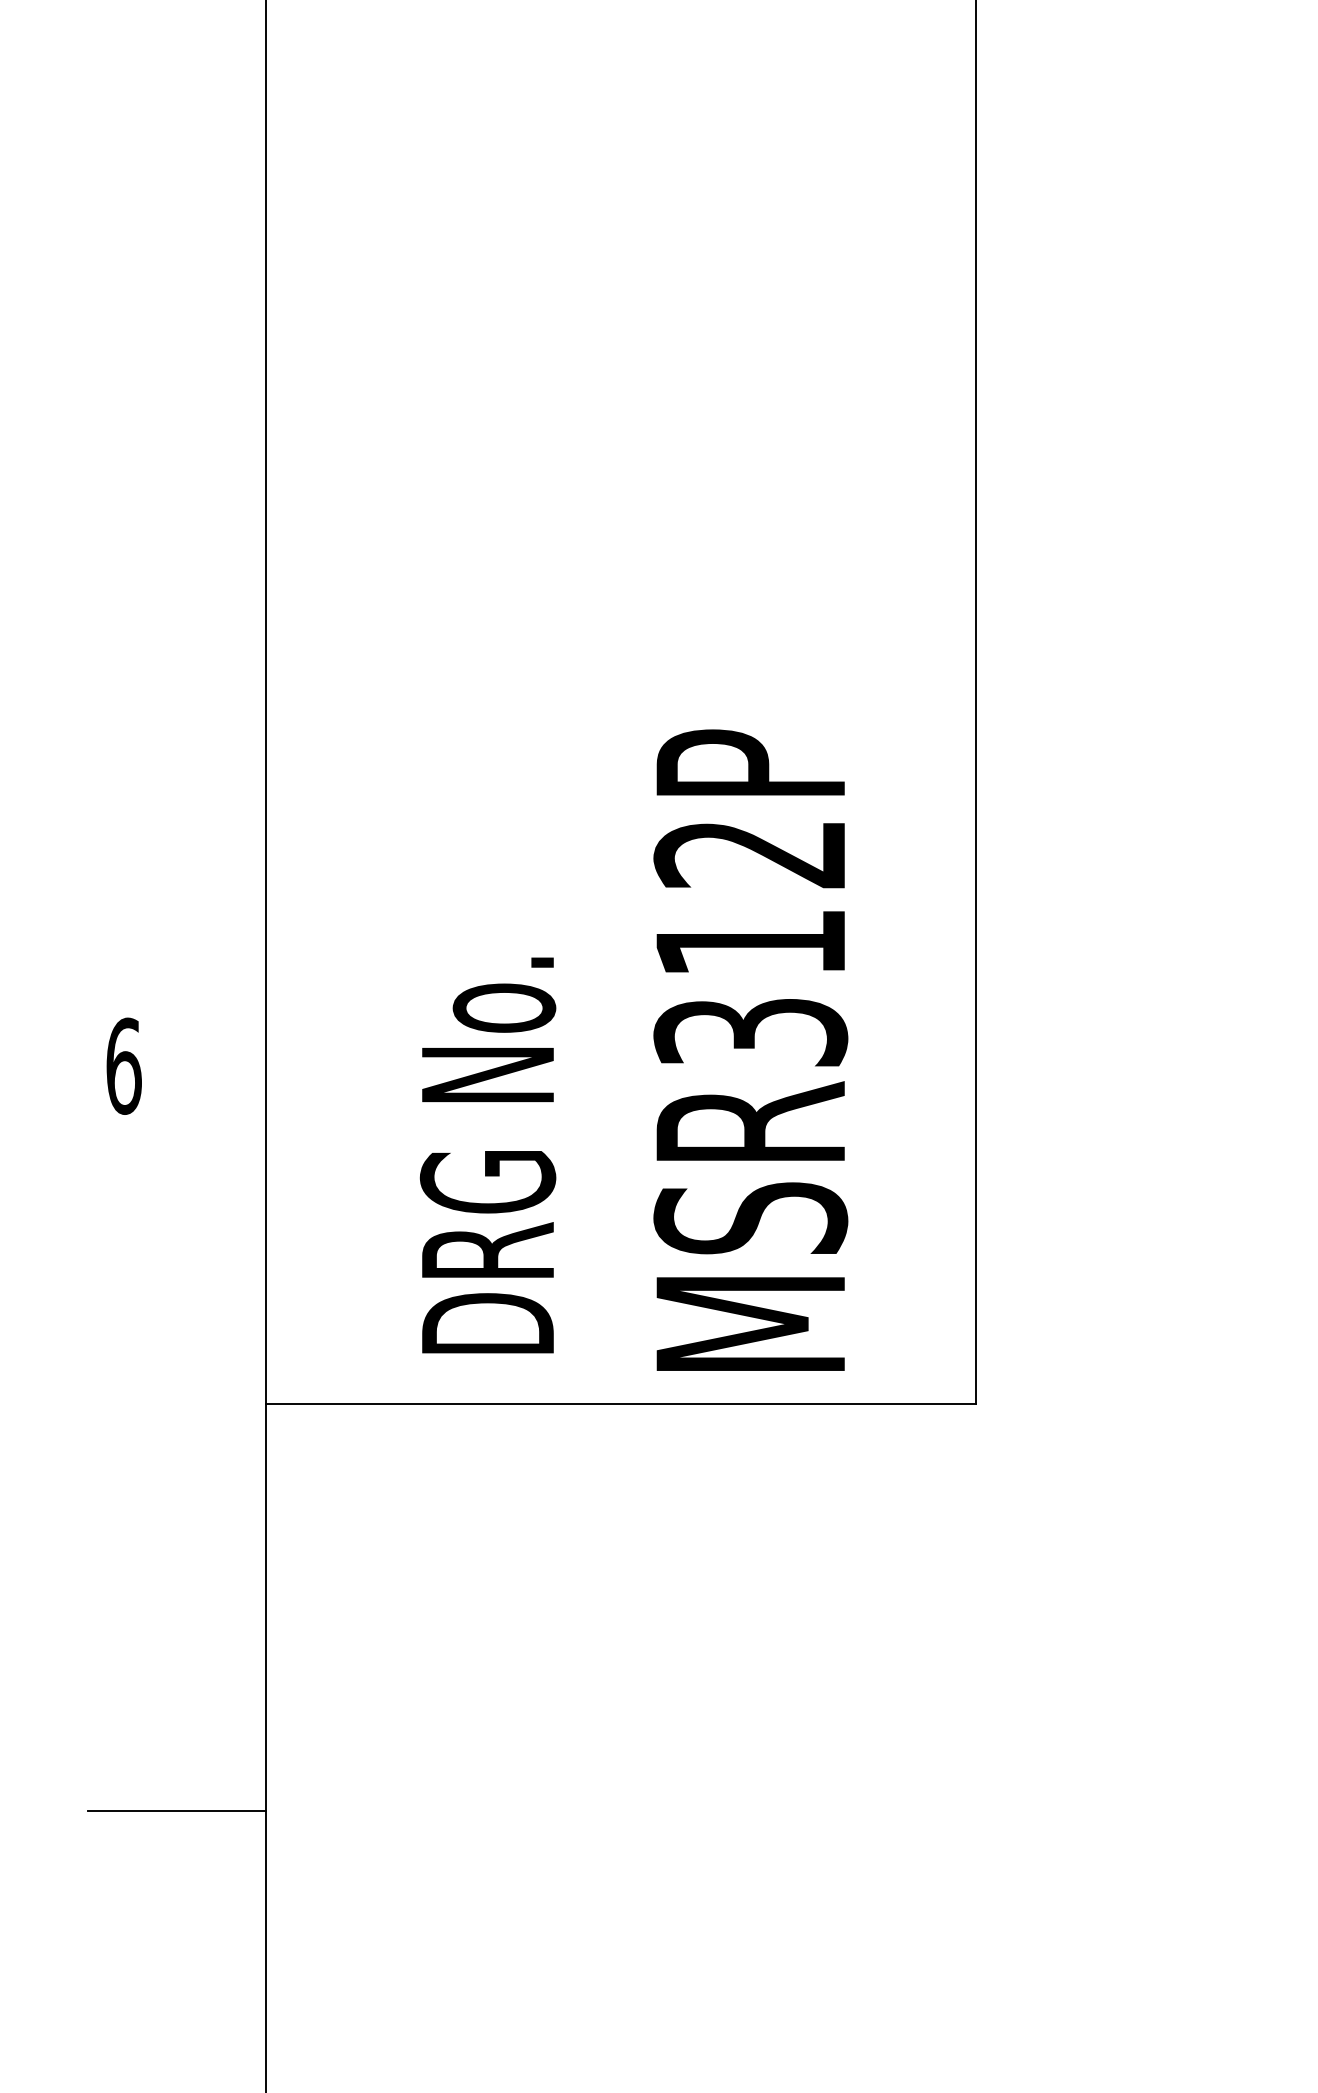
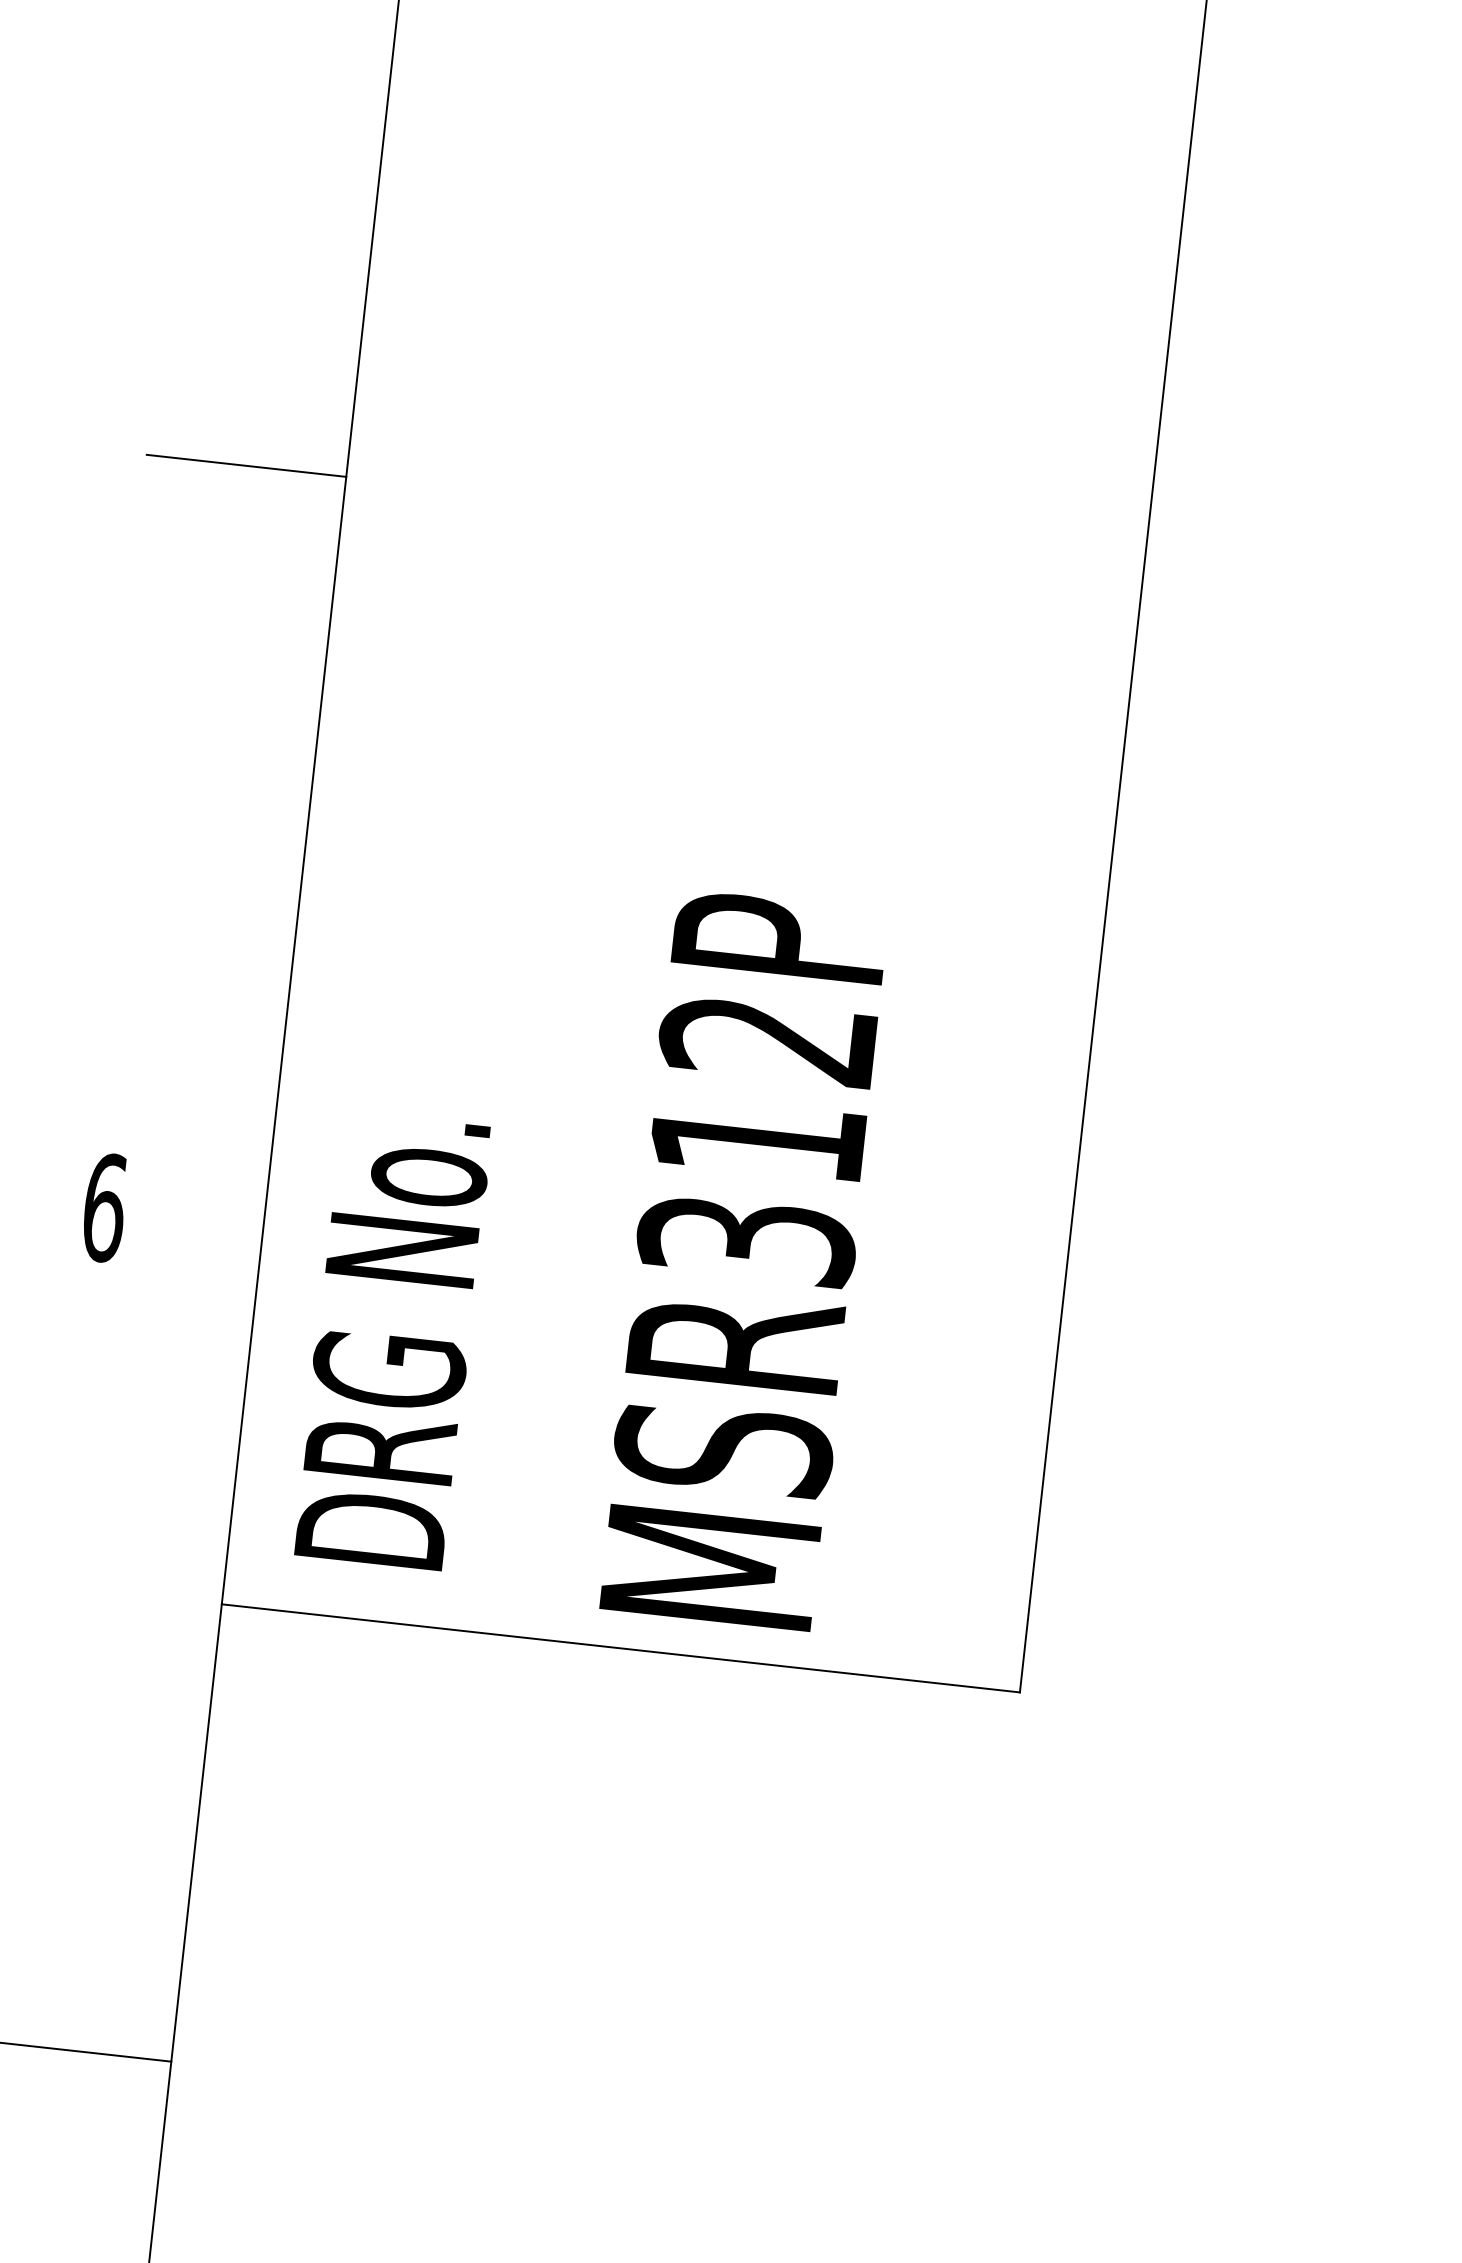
line: (176, 400) -> (246, 466), added
text: (750, 1049) -> (744, 1259), moved
text: (487, 1155) -> (391, 1340), moved

